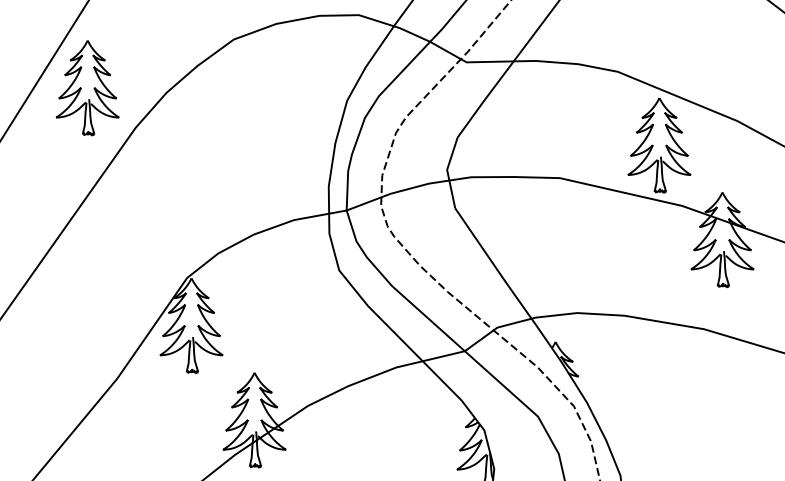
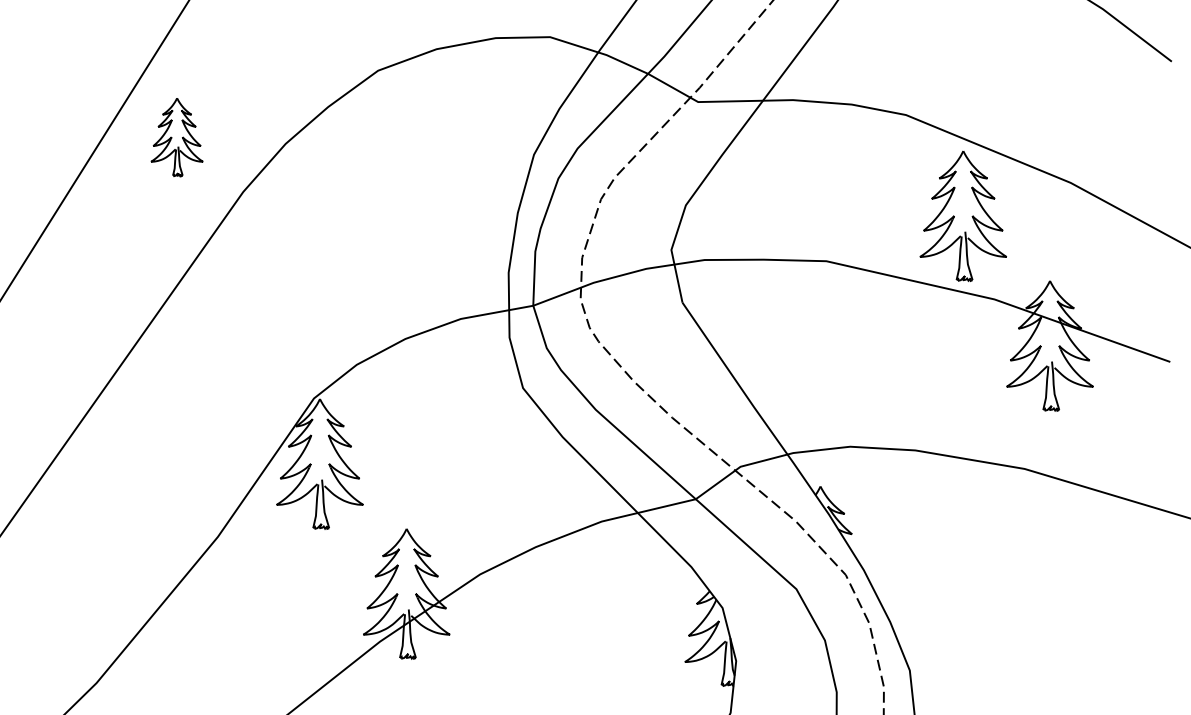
part: (87, 88) -> (176, 137), size x0.6

